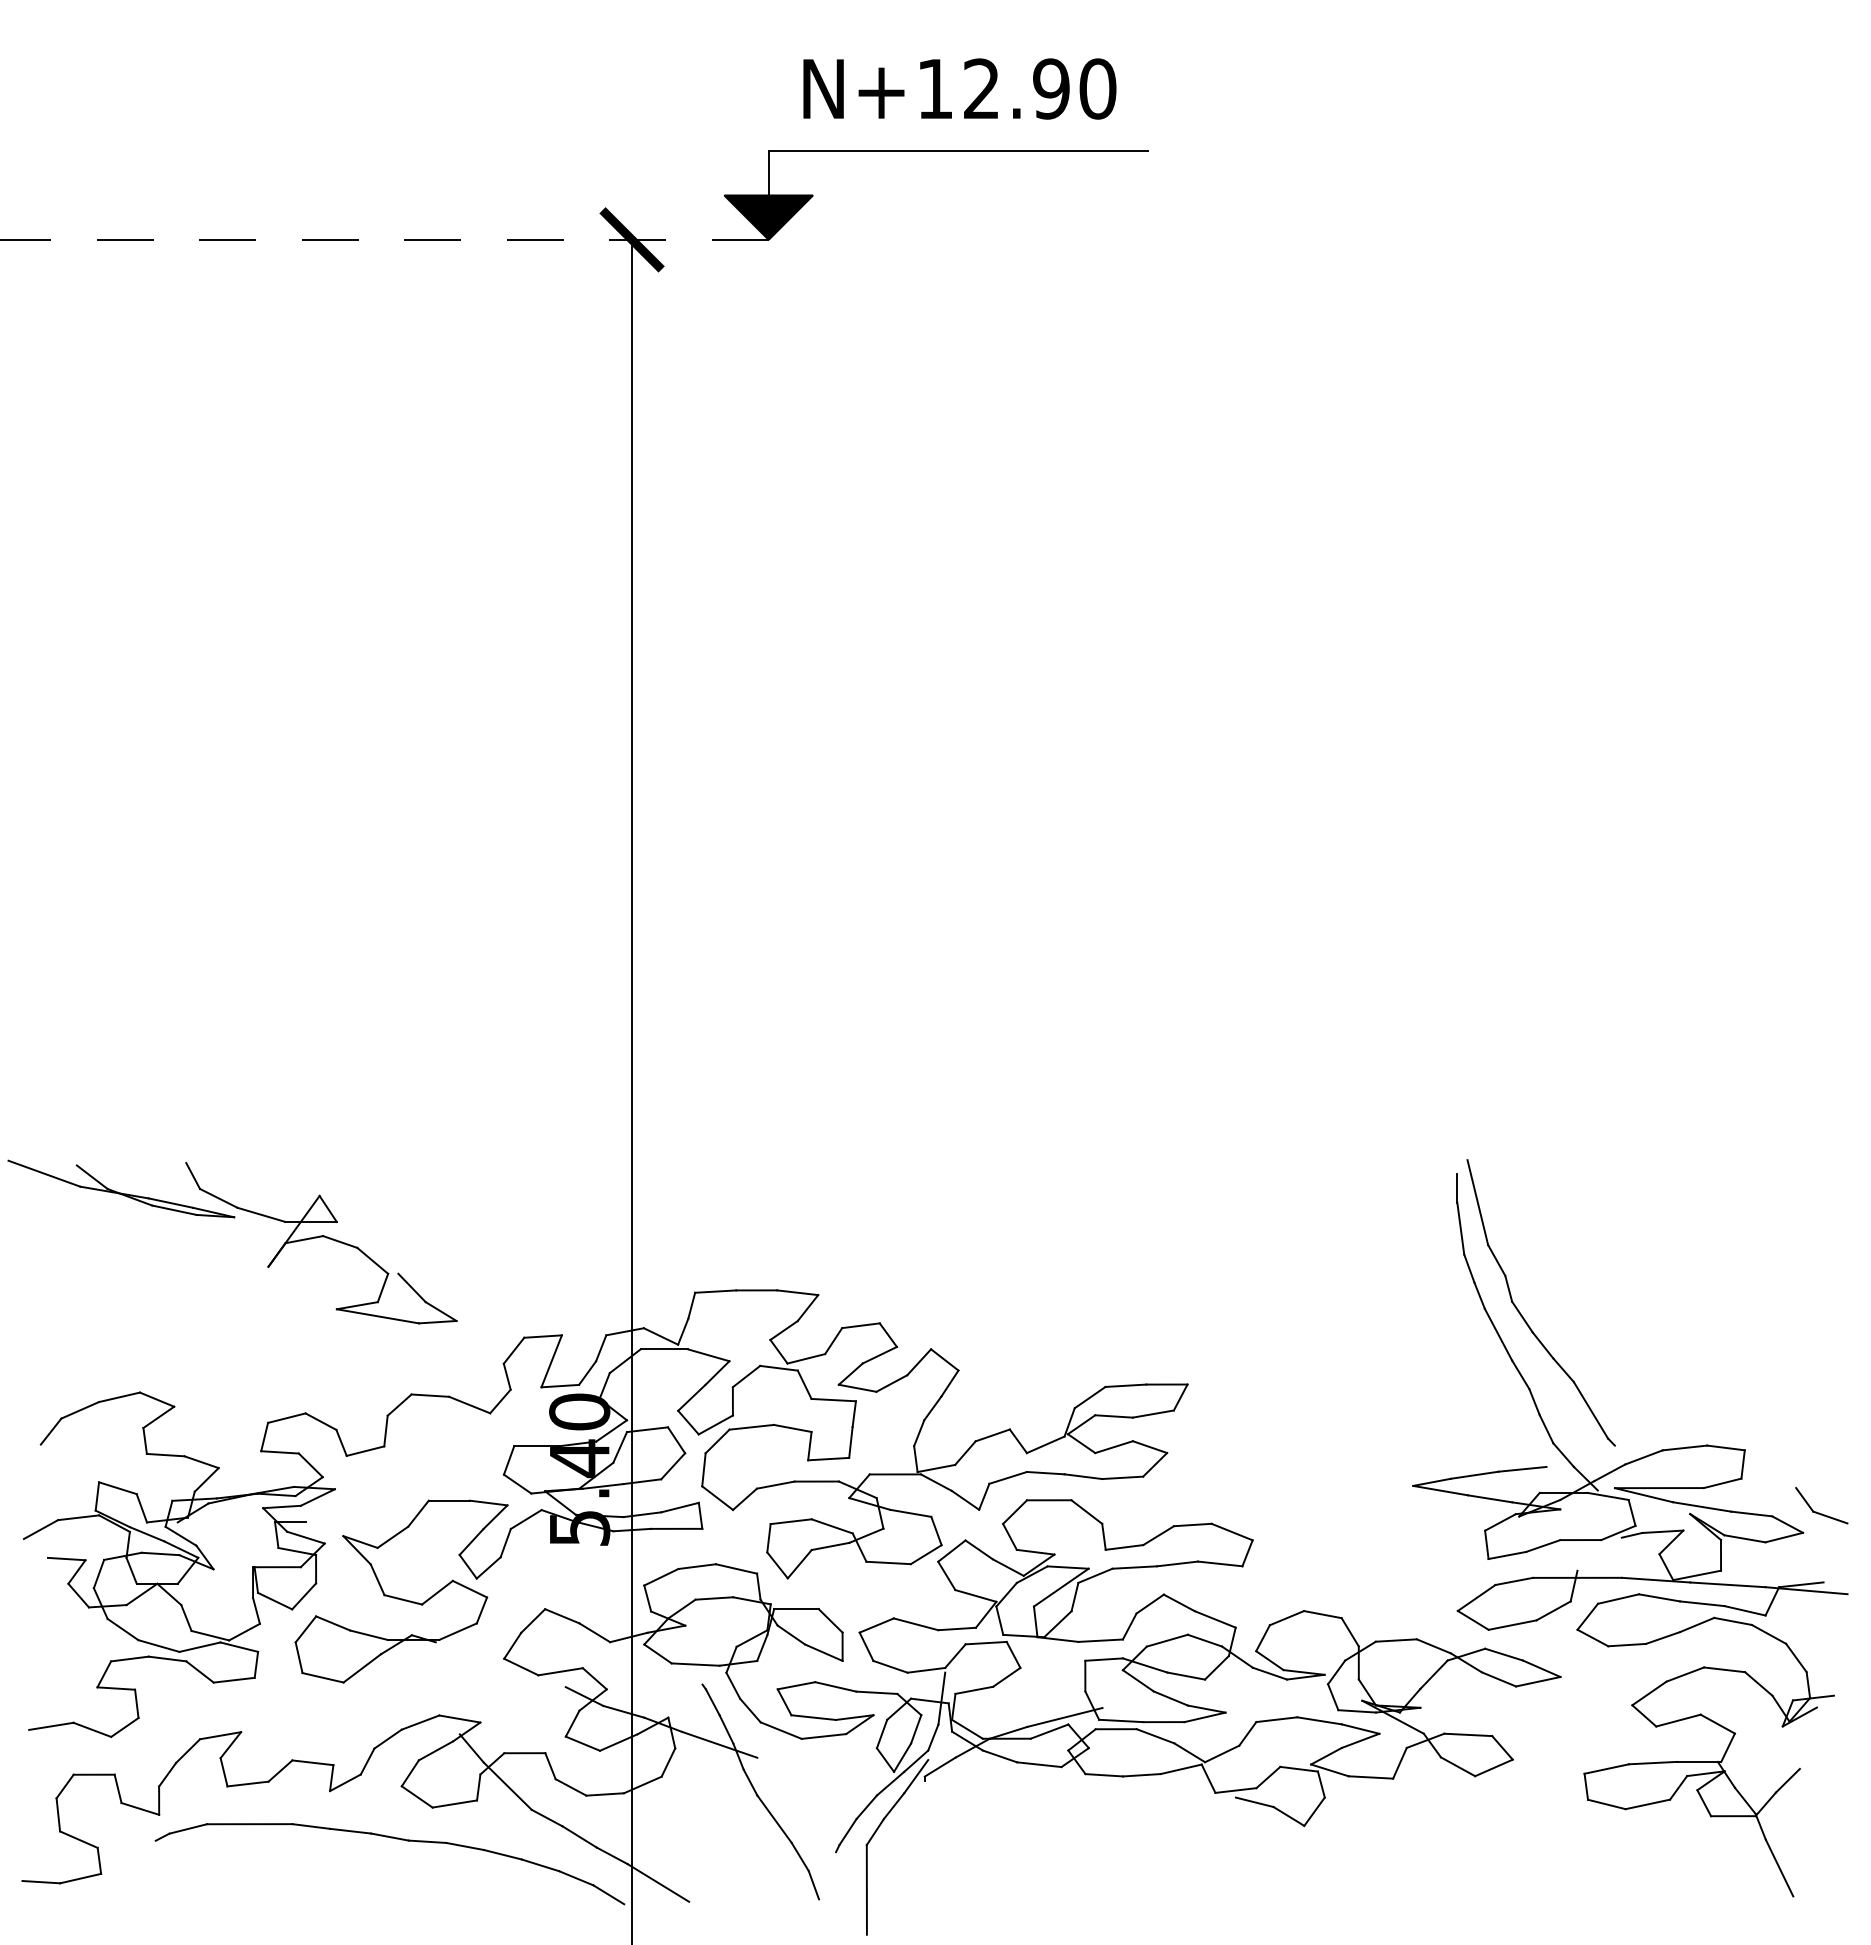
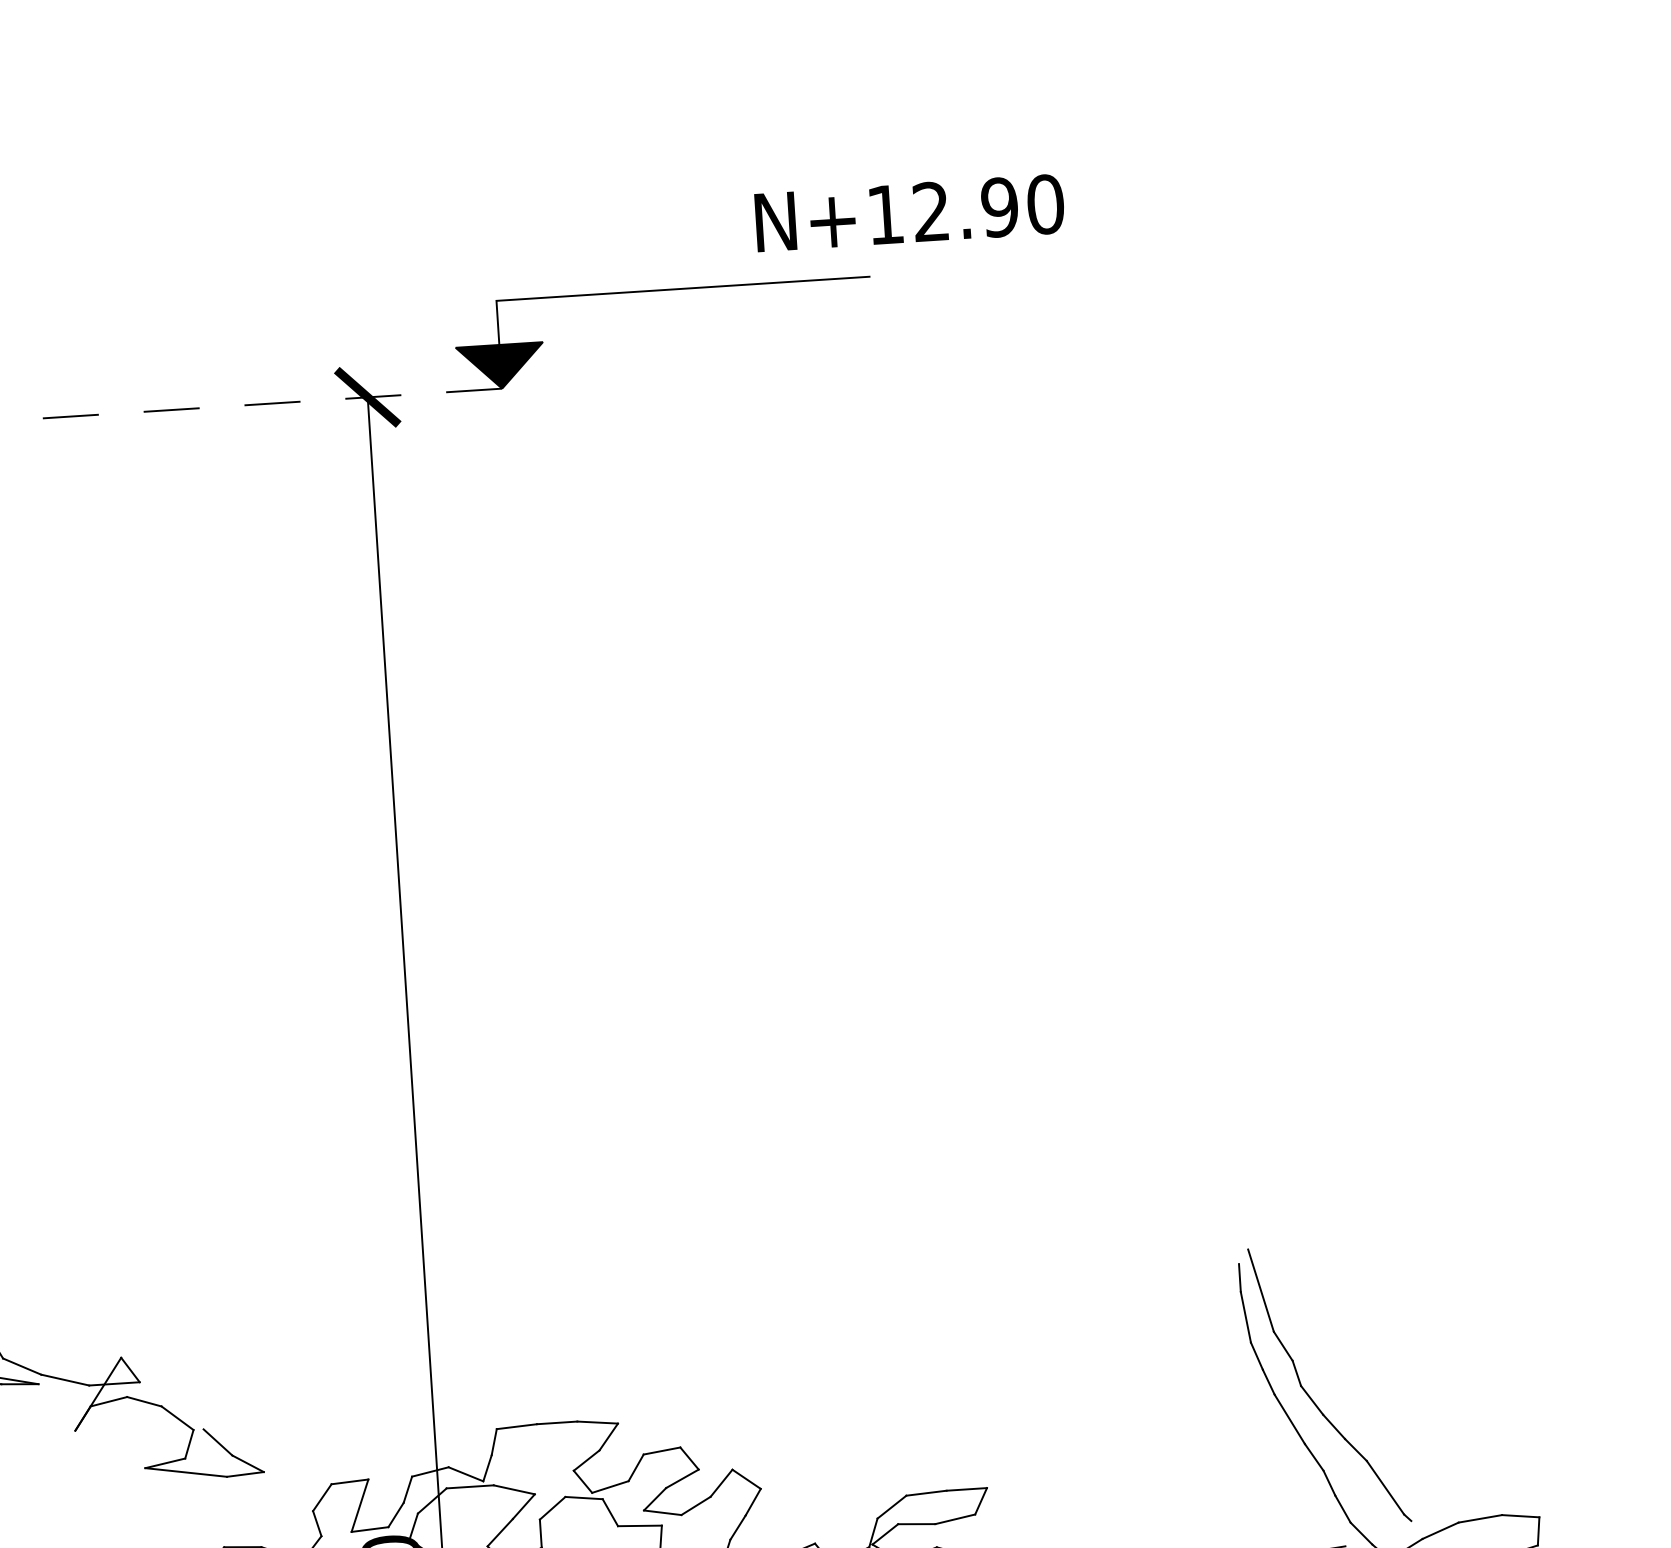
text: (959, 88) -> (909, 212), moved

